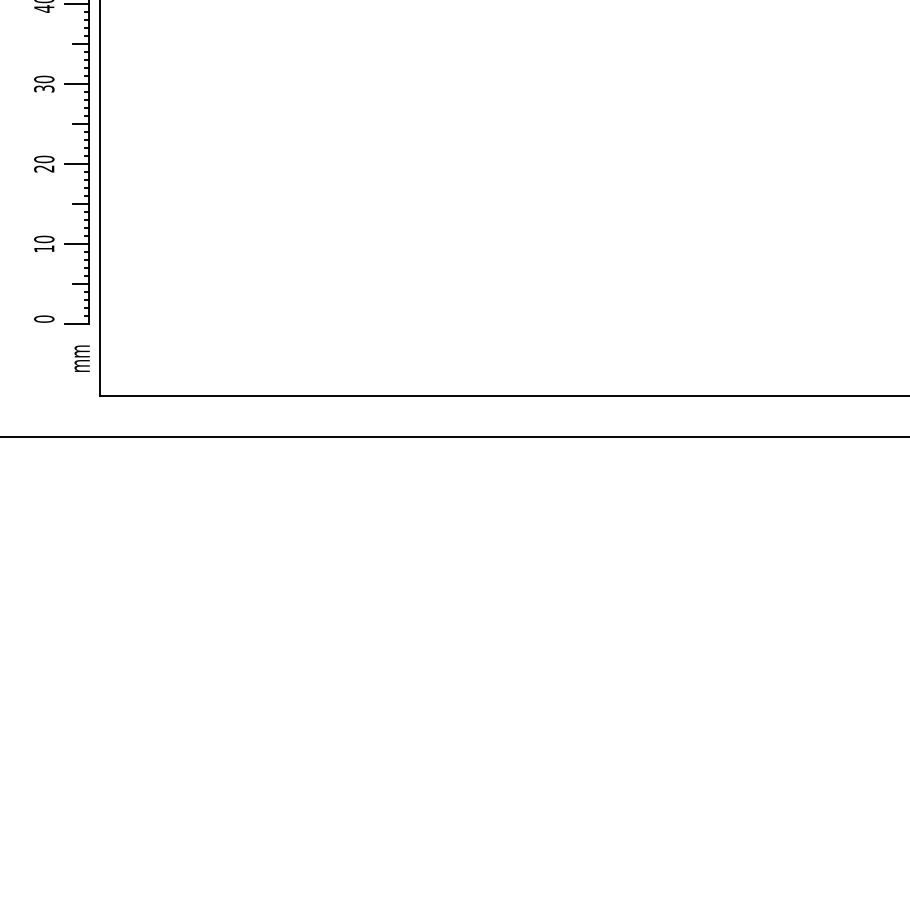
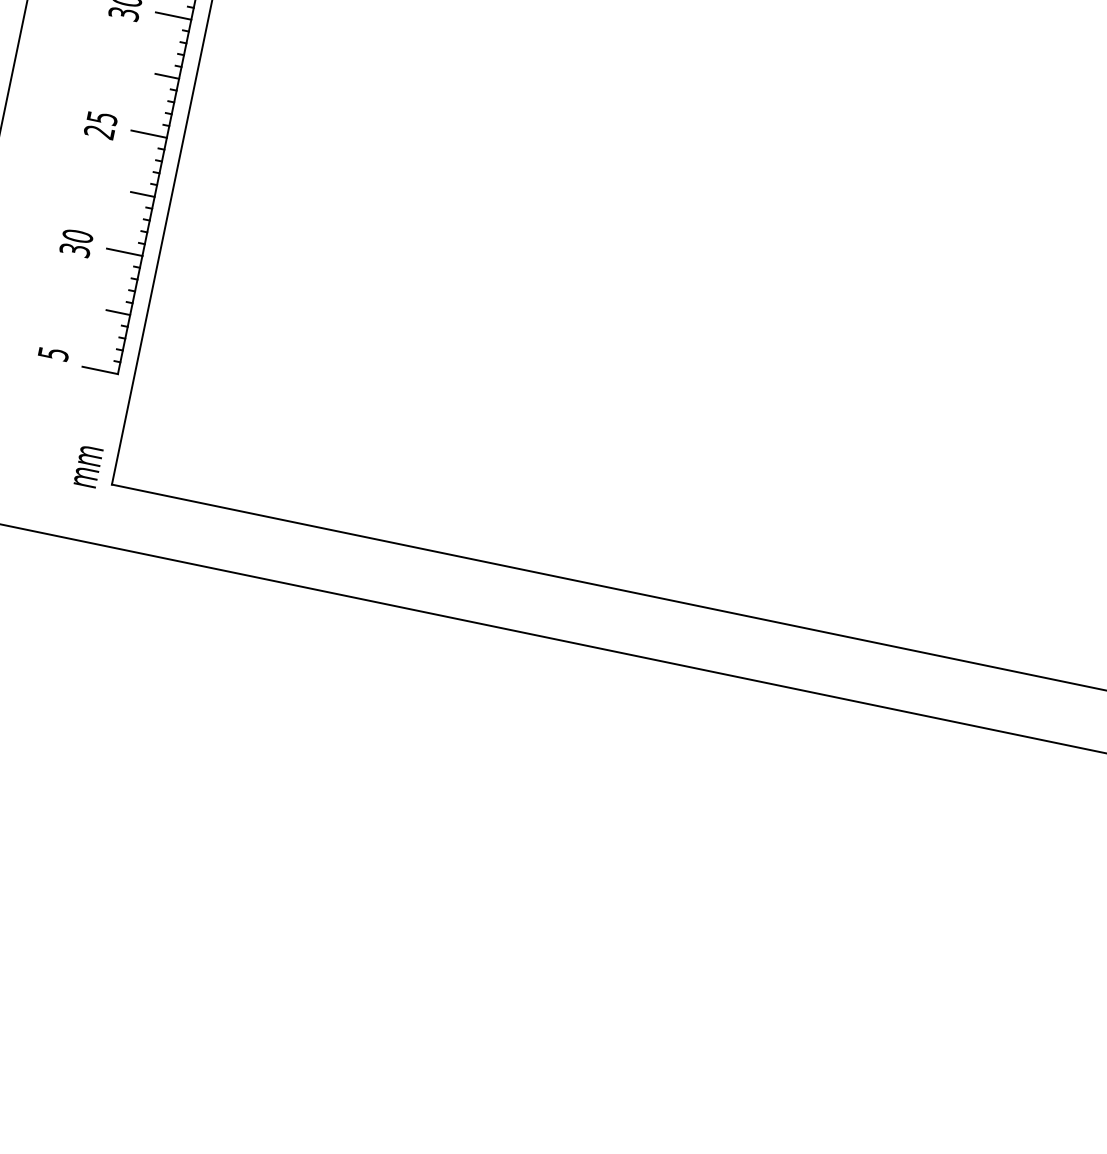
text: (44, 159) -> (102, 118), 20 -> 25
text: (44, 248) -> (75, 249), 10 -> 30
text: (44, 318) -> (54, 353), 0 -> 5
text: (81, 358) -> (87, 466), moved

